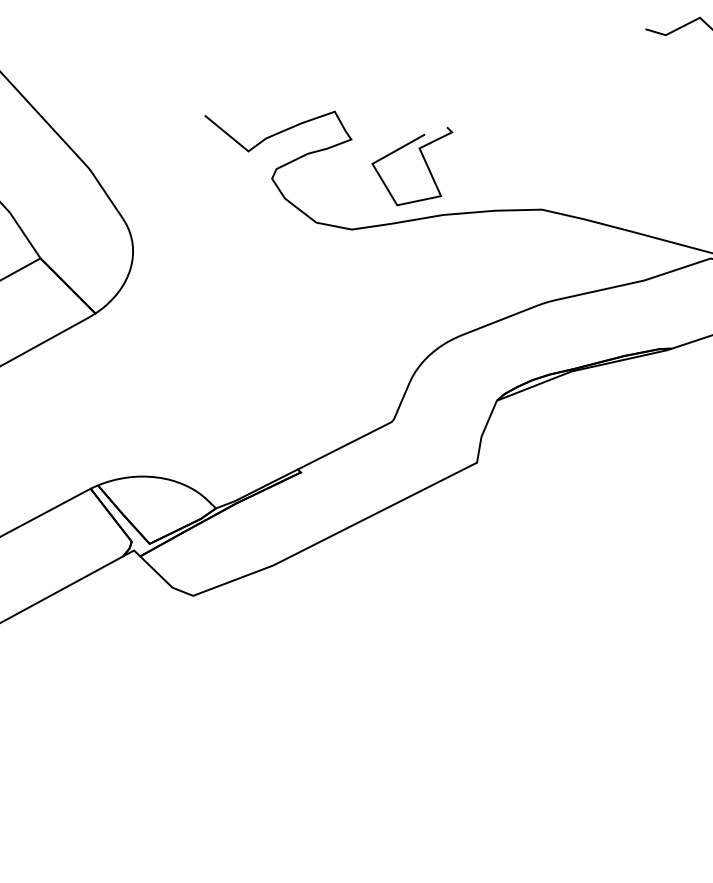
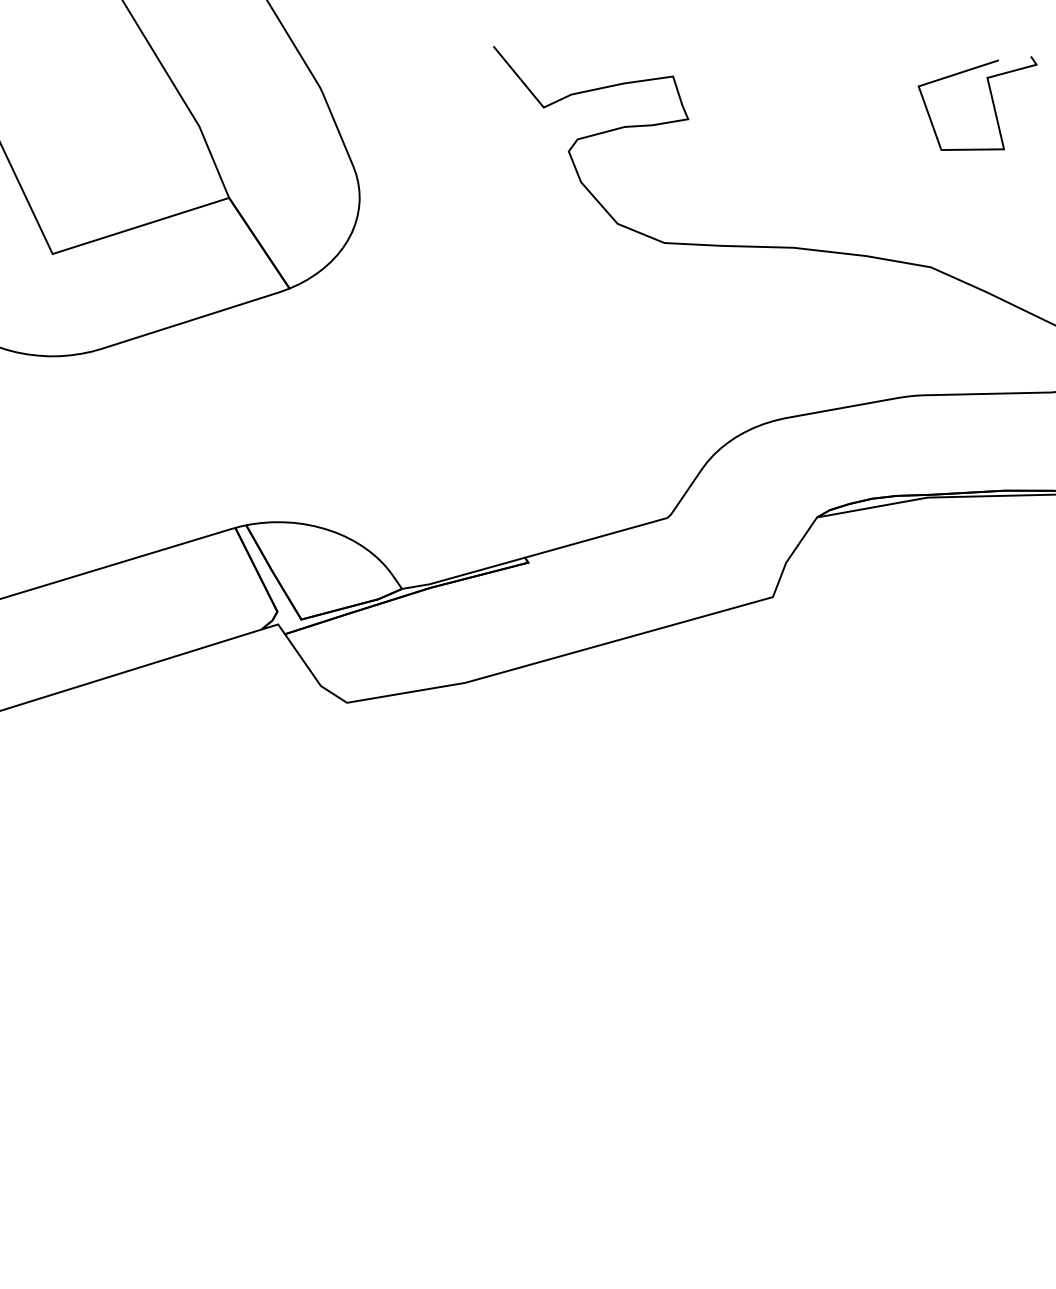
curve: (425, 163) -> (991, 100), moved

